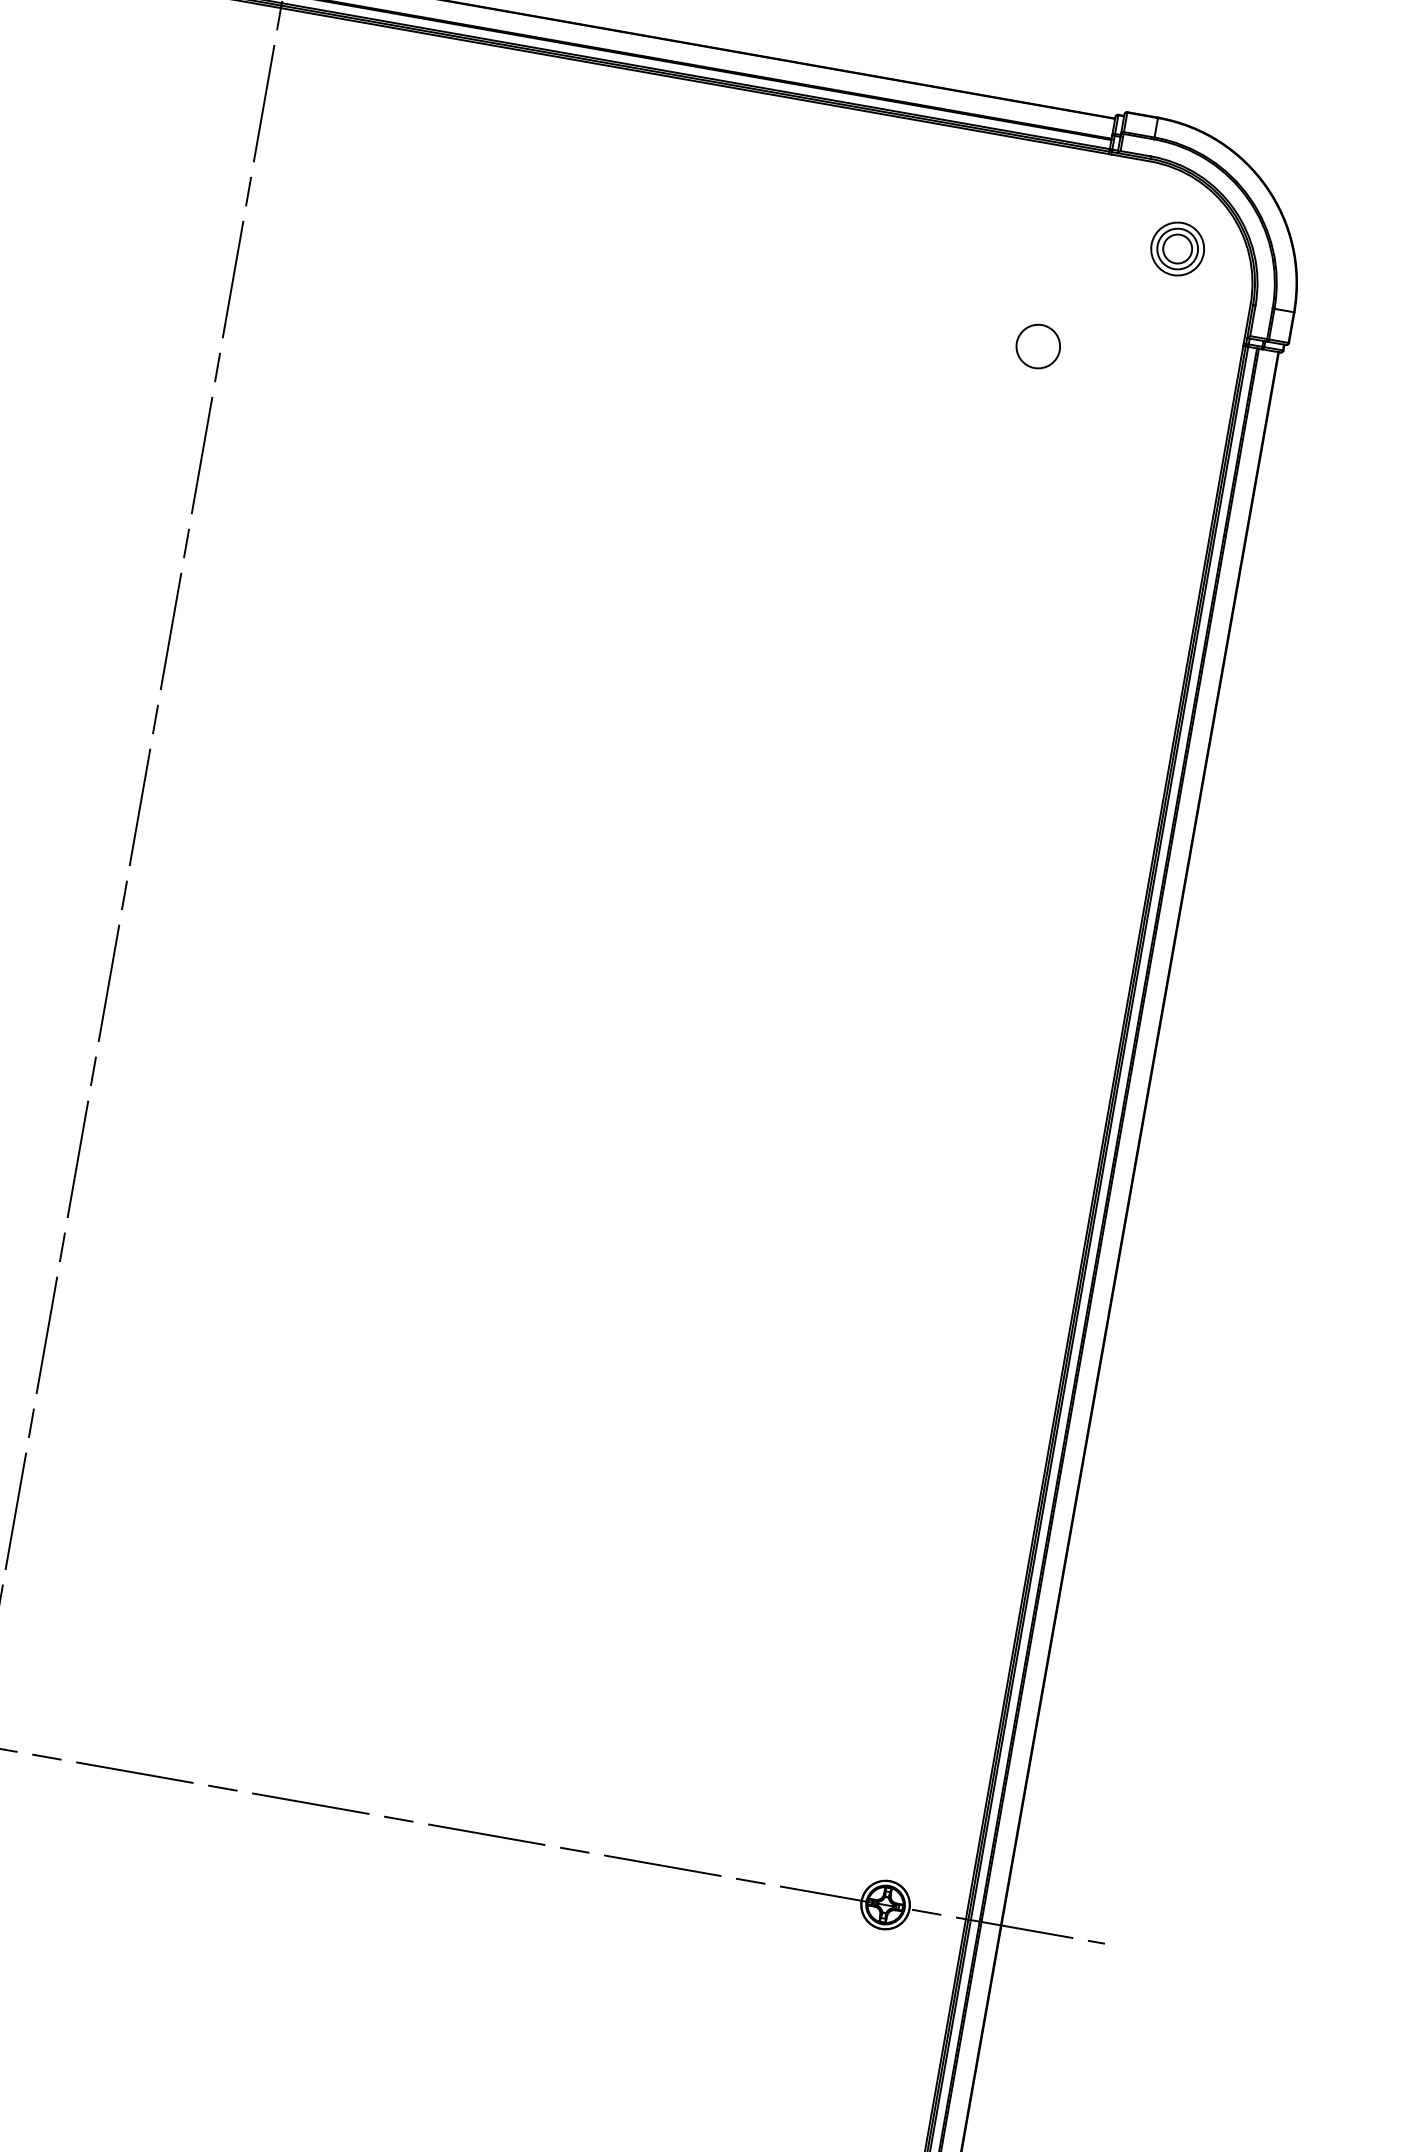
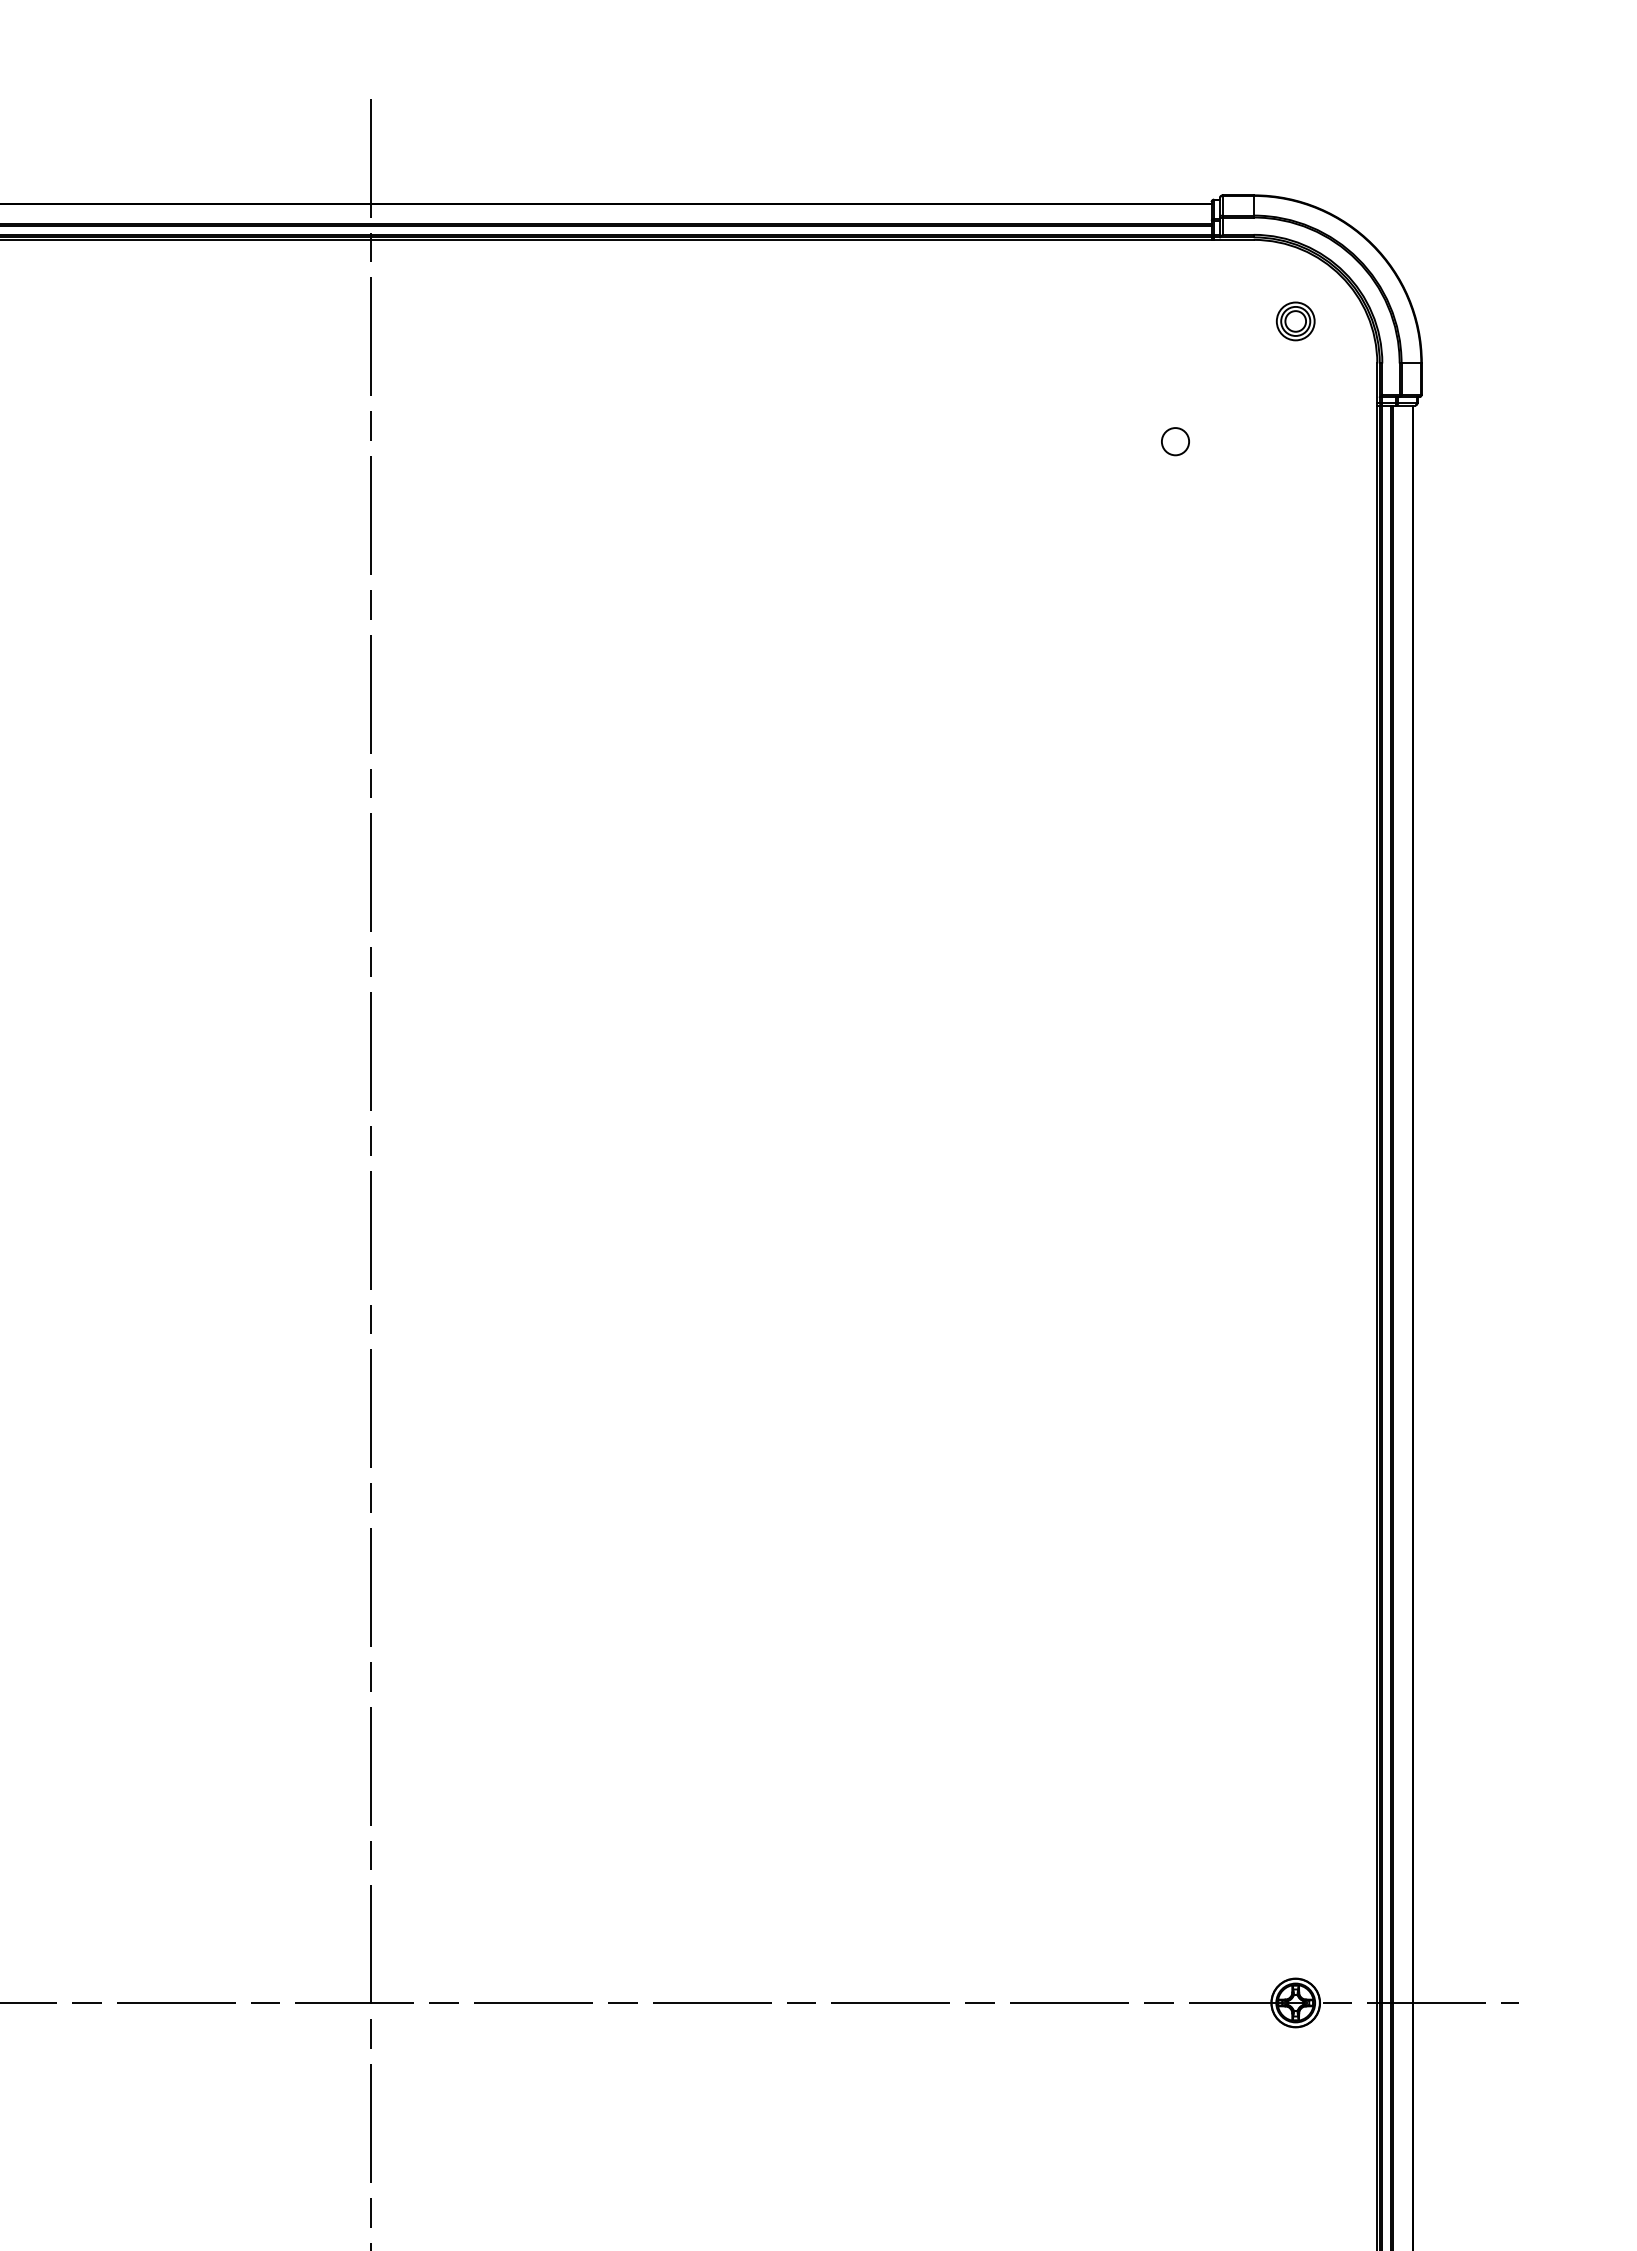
part: (1177, 249) -> (1295, 321), size x0.71
circle: (1038, 346) -> (1175, 441), size x0.62

